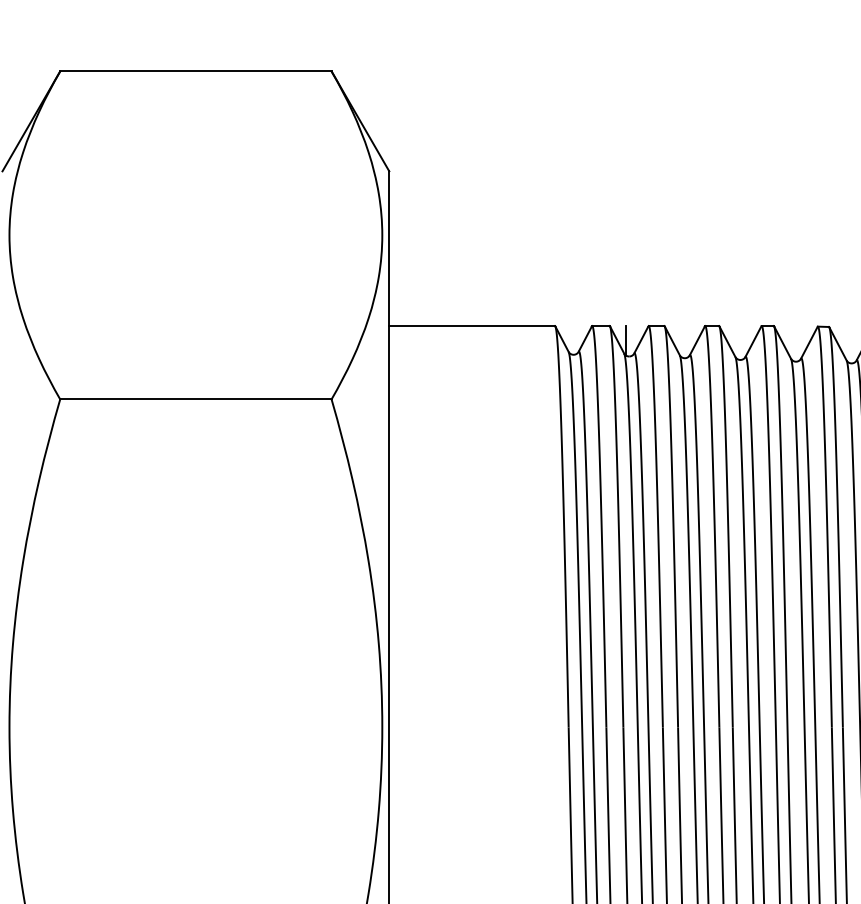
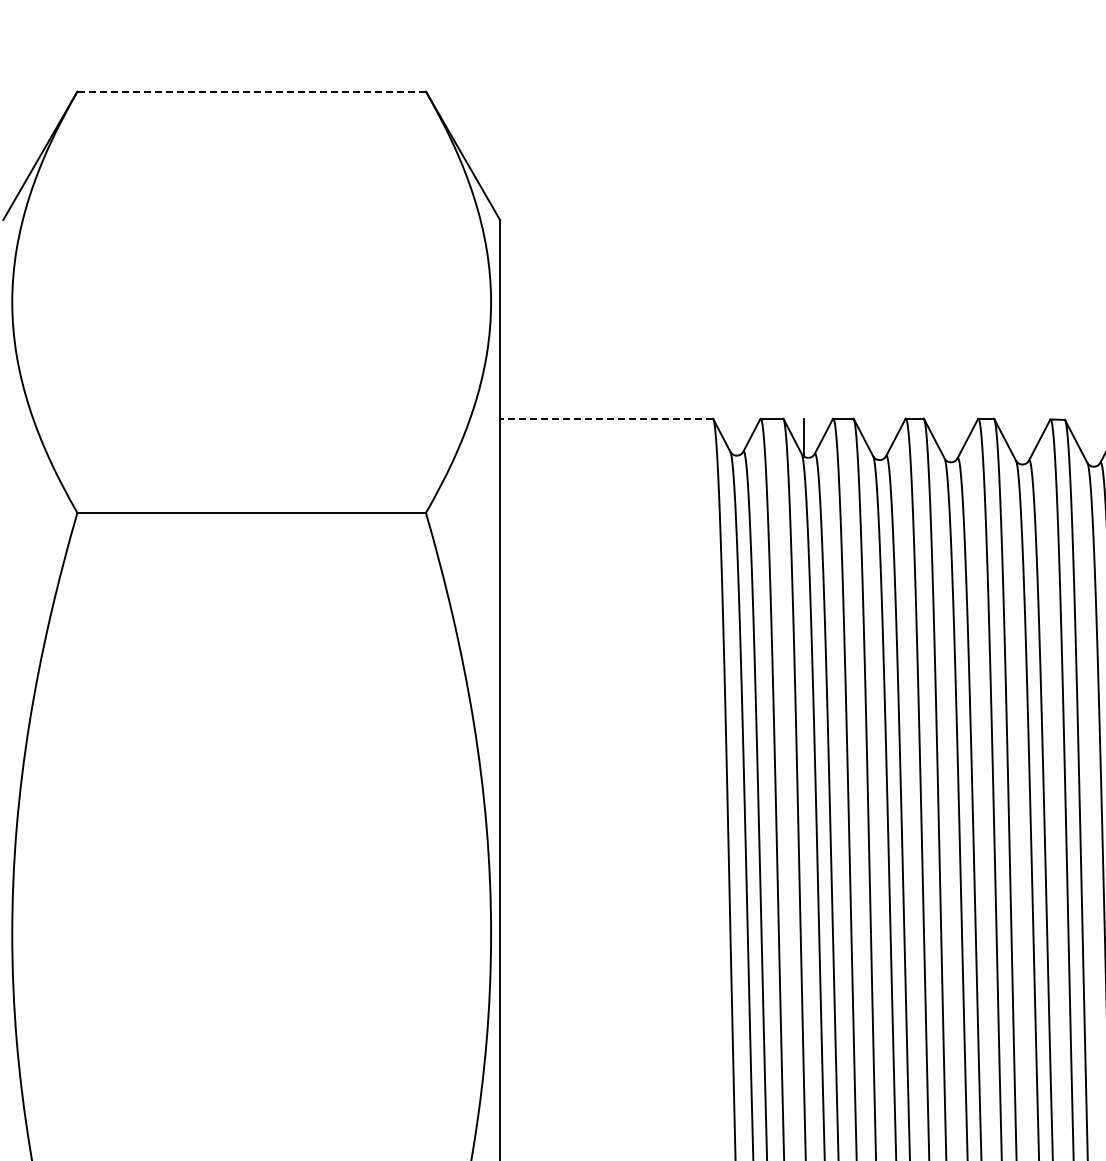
line: (195, 71) -> (251, 91), solid -> dashed
line: (471, 325) -> (605, 418), solid -> dashed

